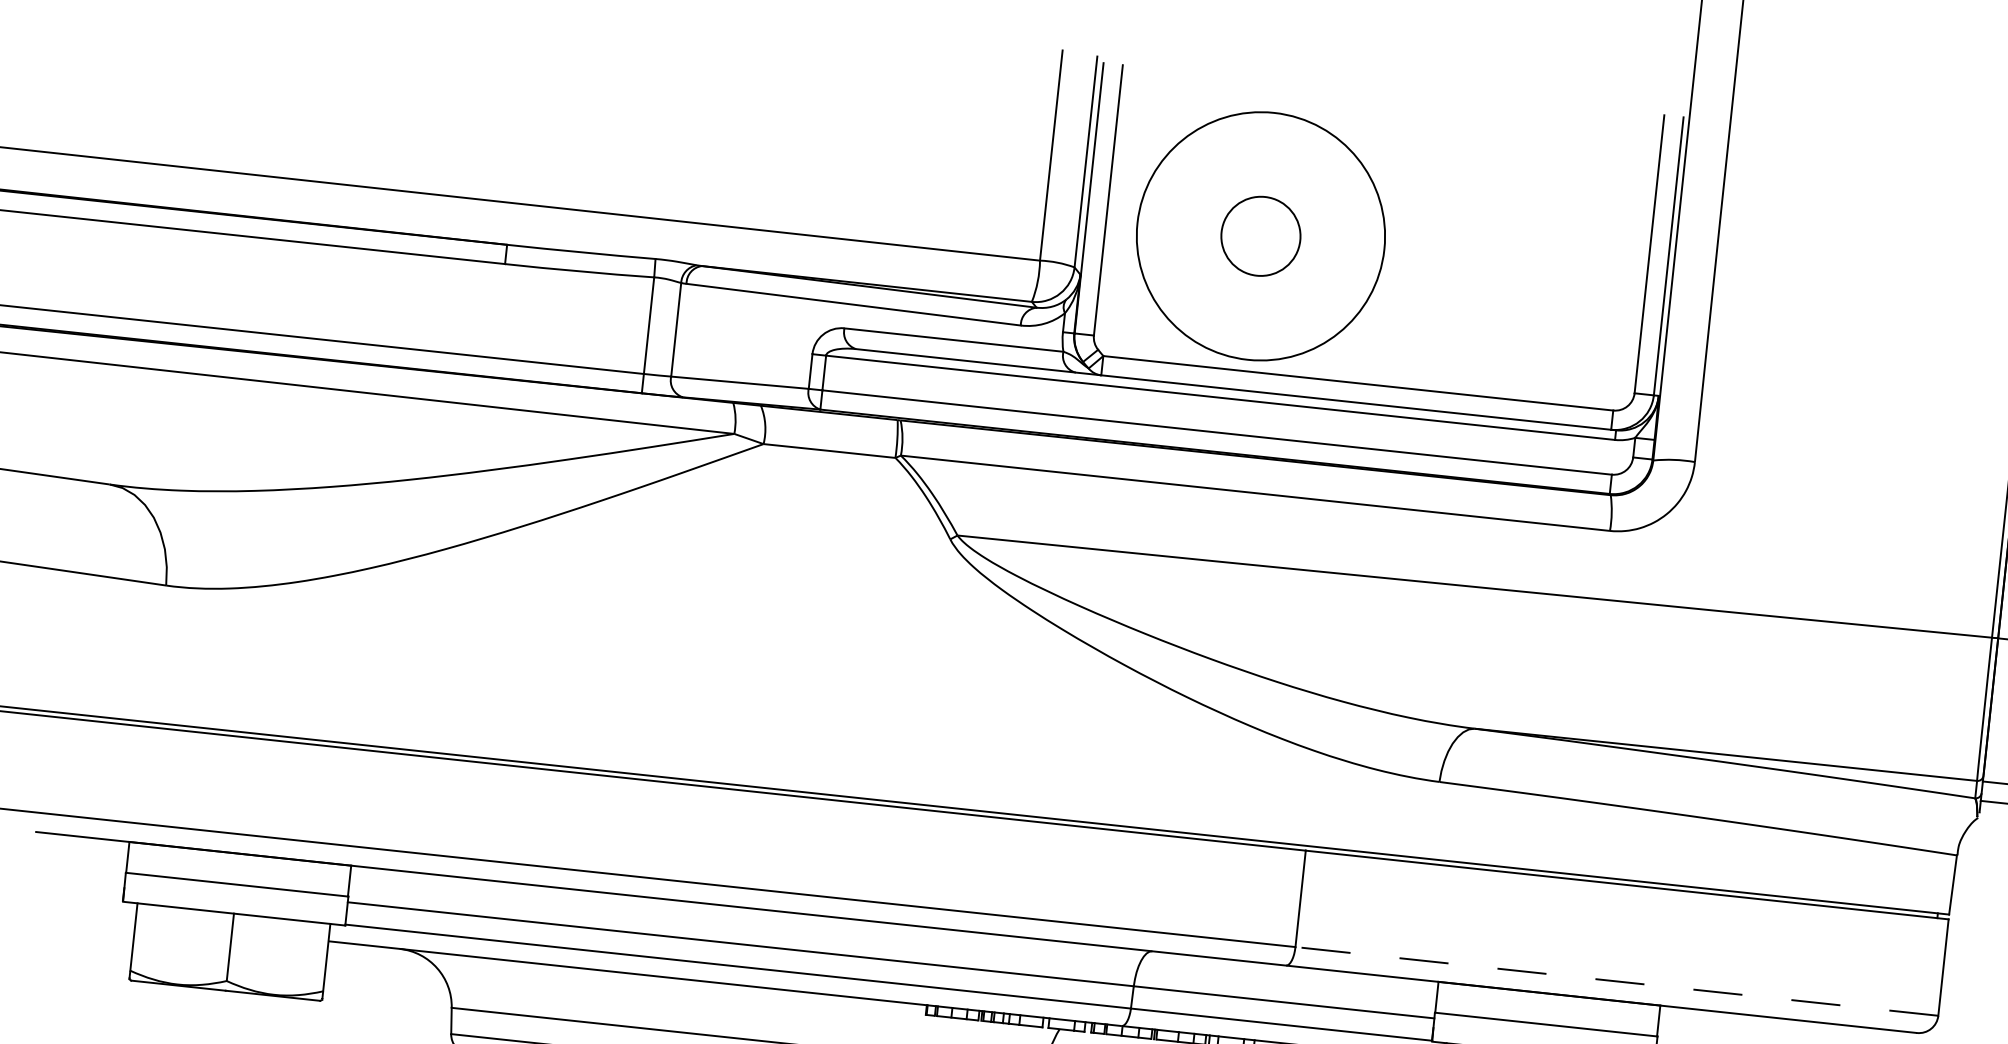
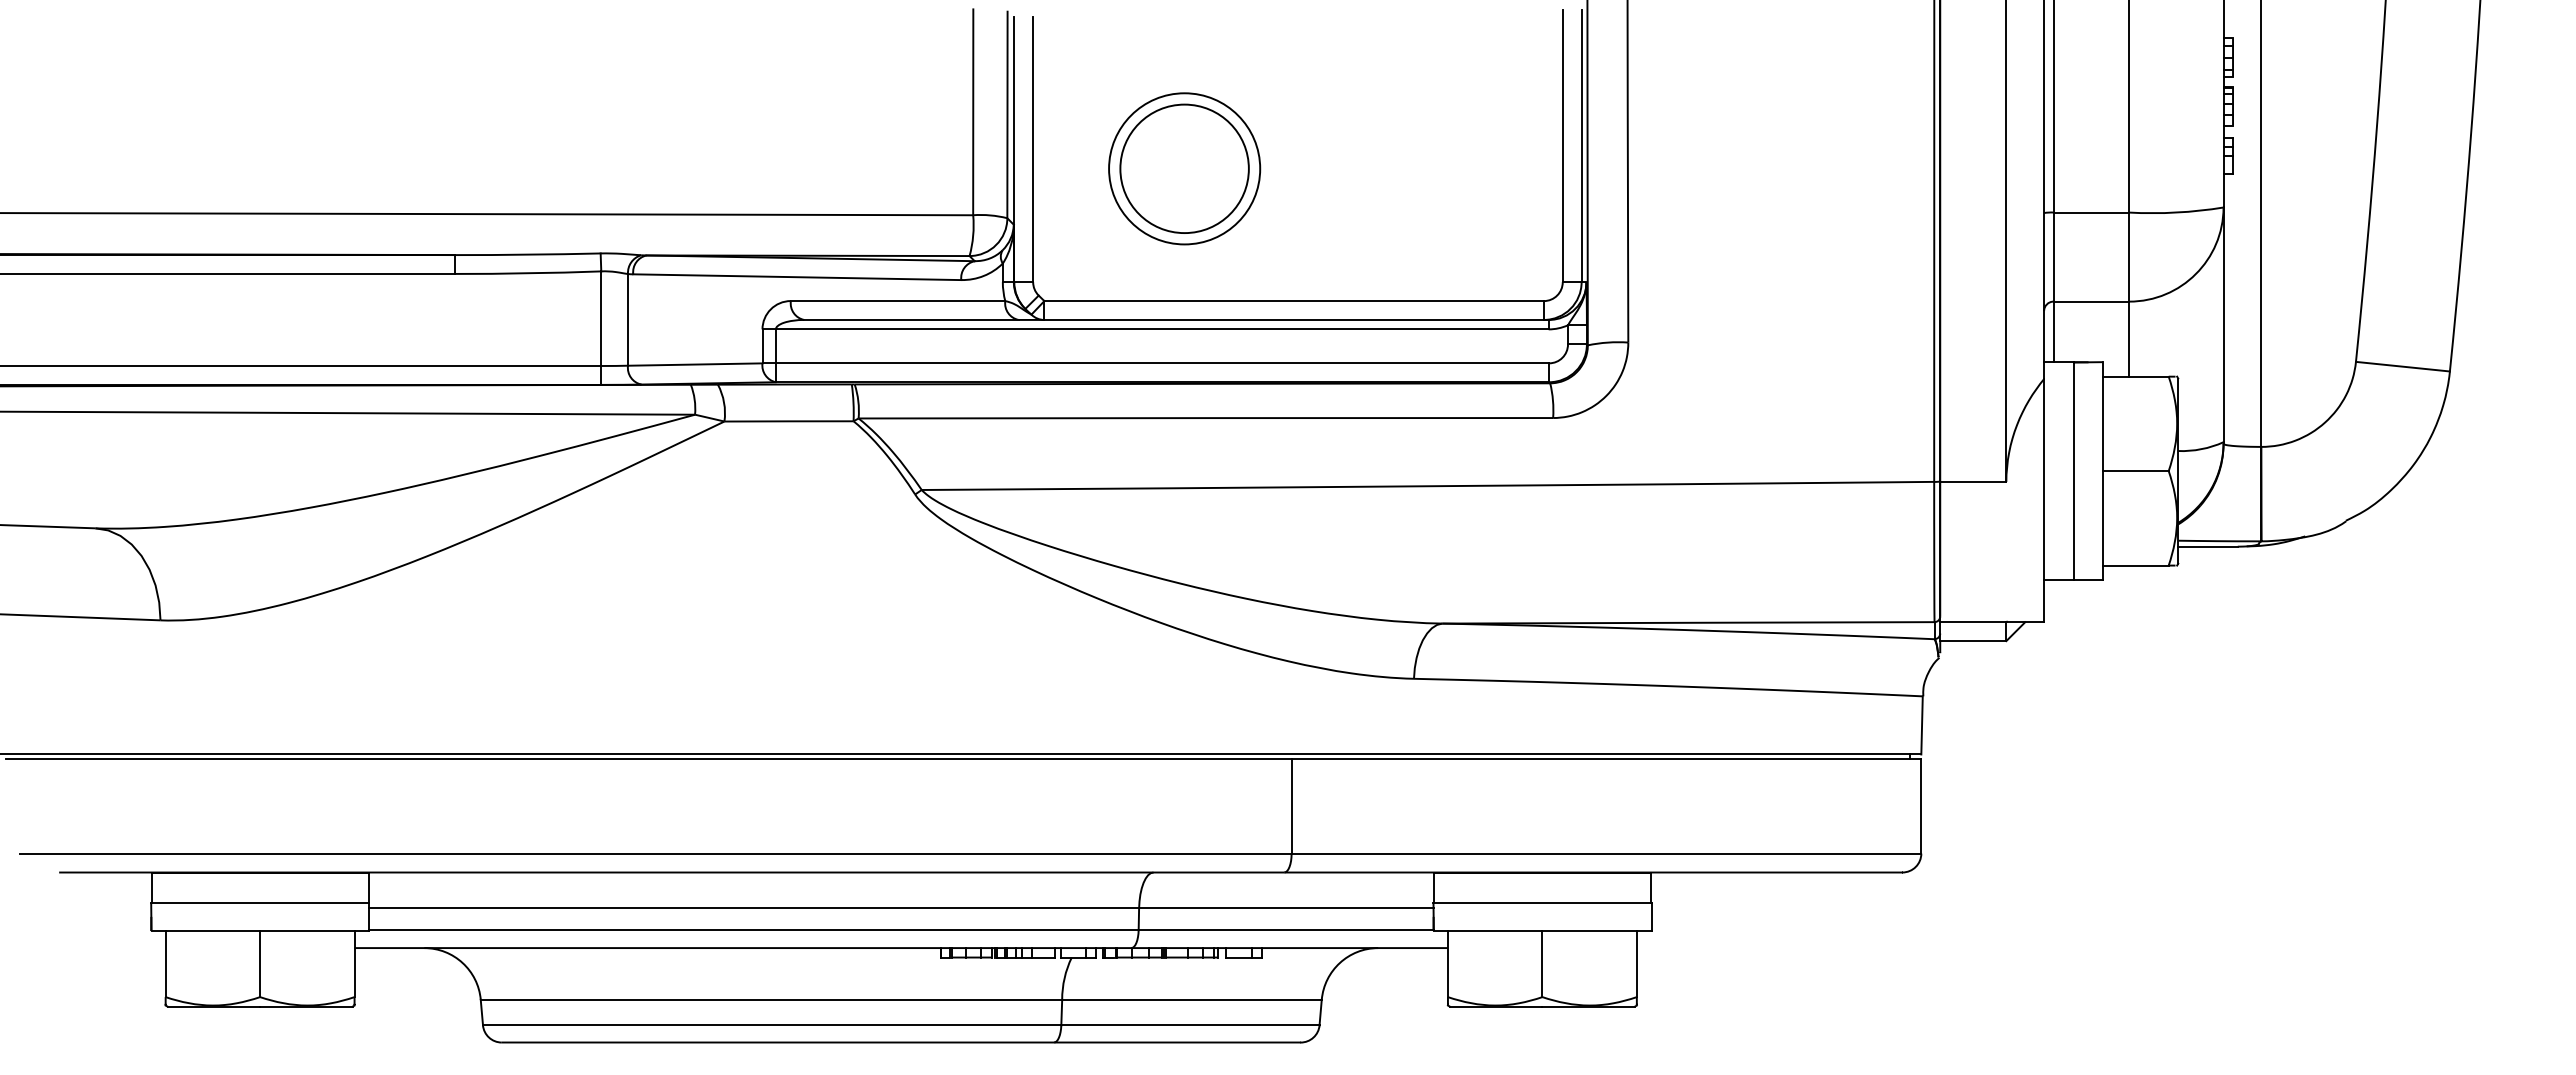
circle: (1260, 235) -> (1184, 168), size x0.62
circle: (1260, 235) -> (1184, 168), size x1.67
line: (1616, 981) -> (1606, 853), dashed -> solid

